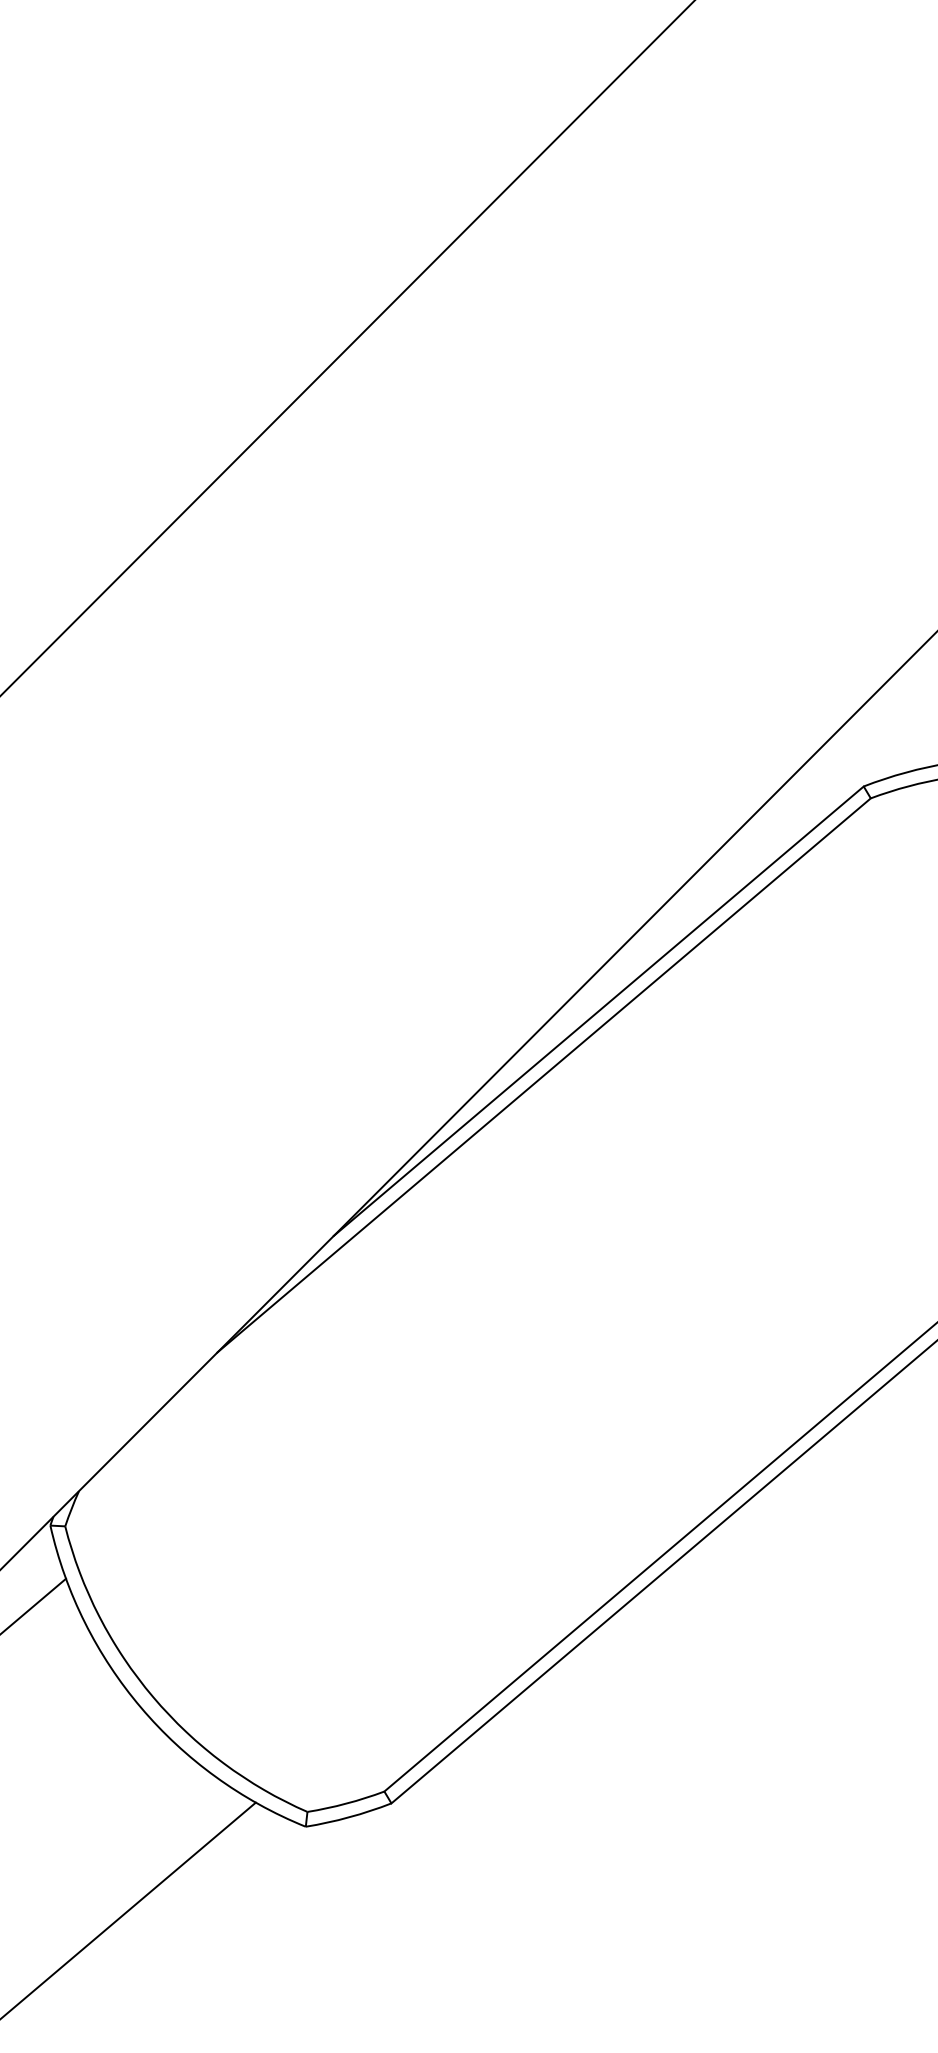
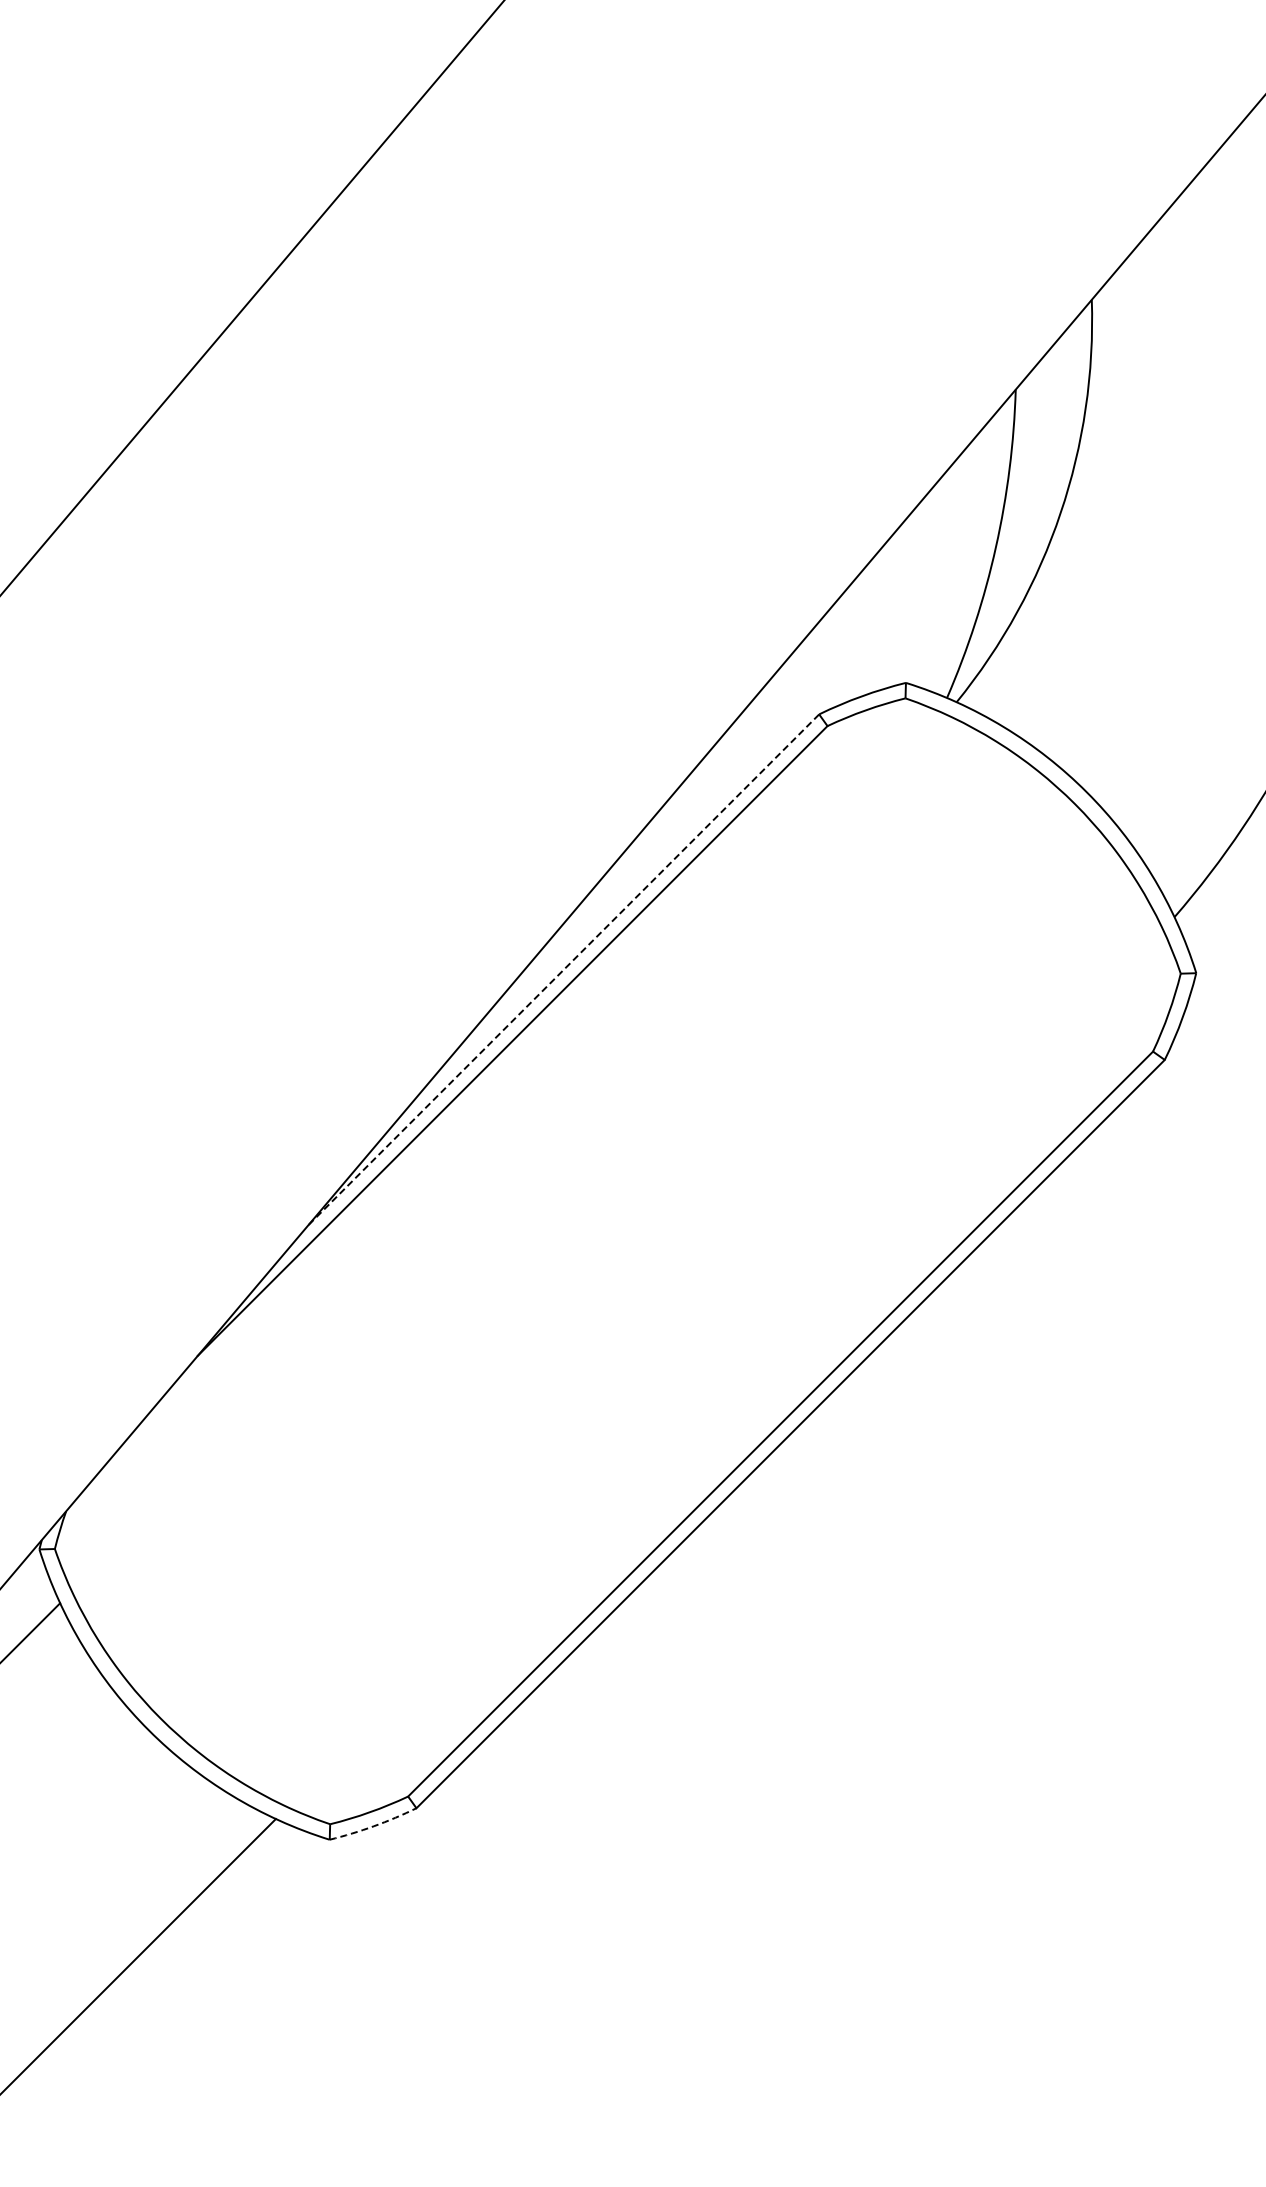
line: (598, 1011) -> (563, 970), solid -> dashed
arc: (348, 1817) -> (373, 1826), solid -> dashed

